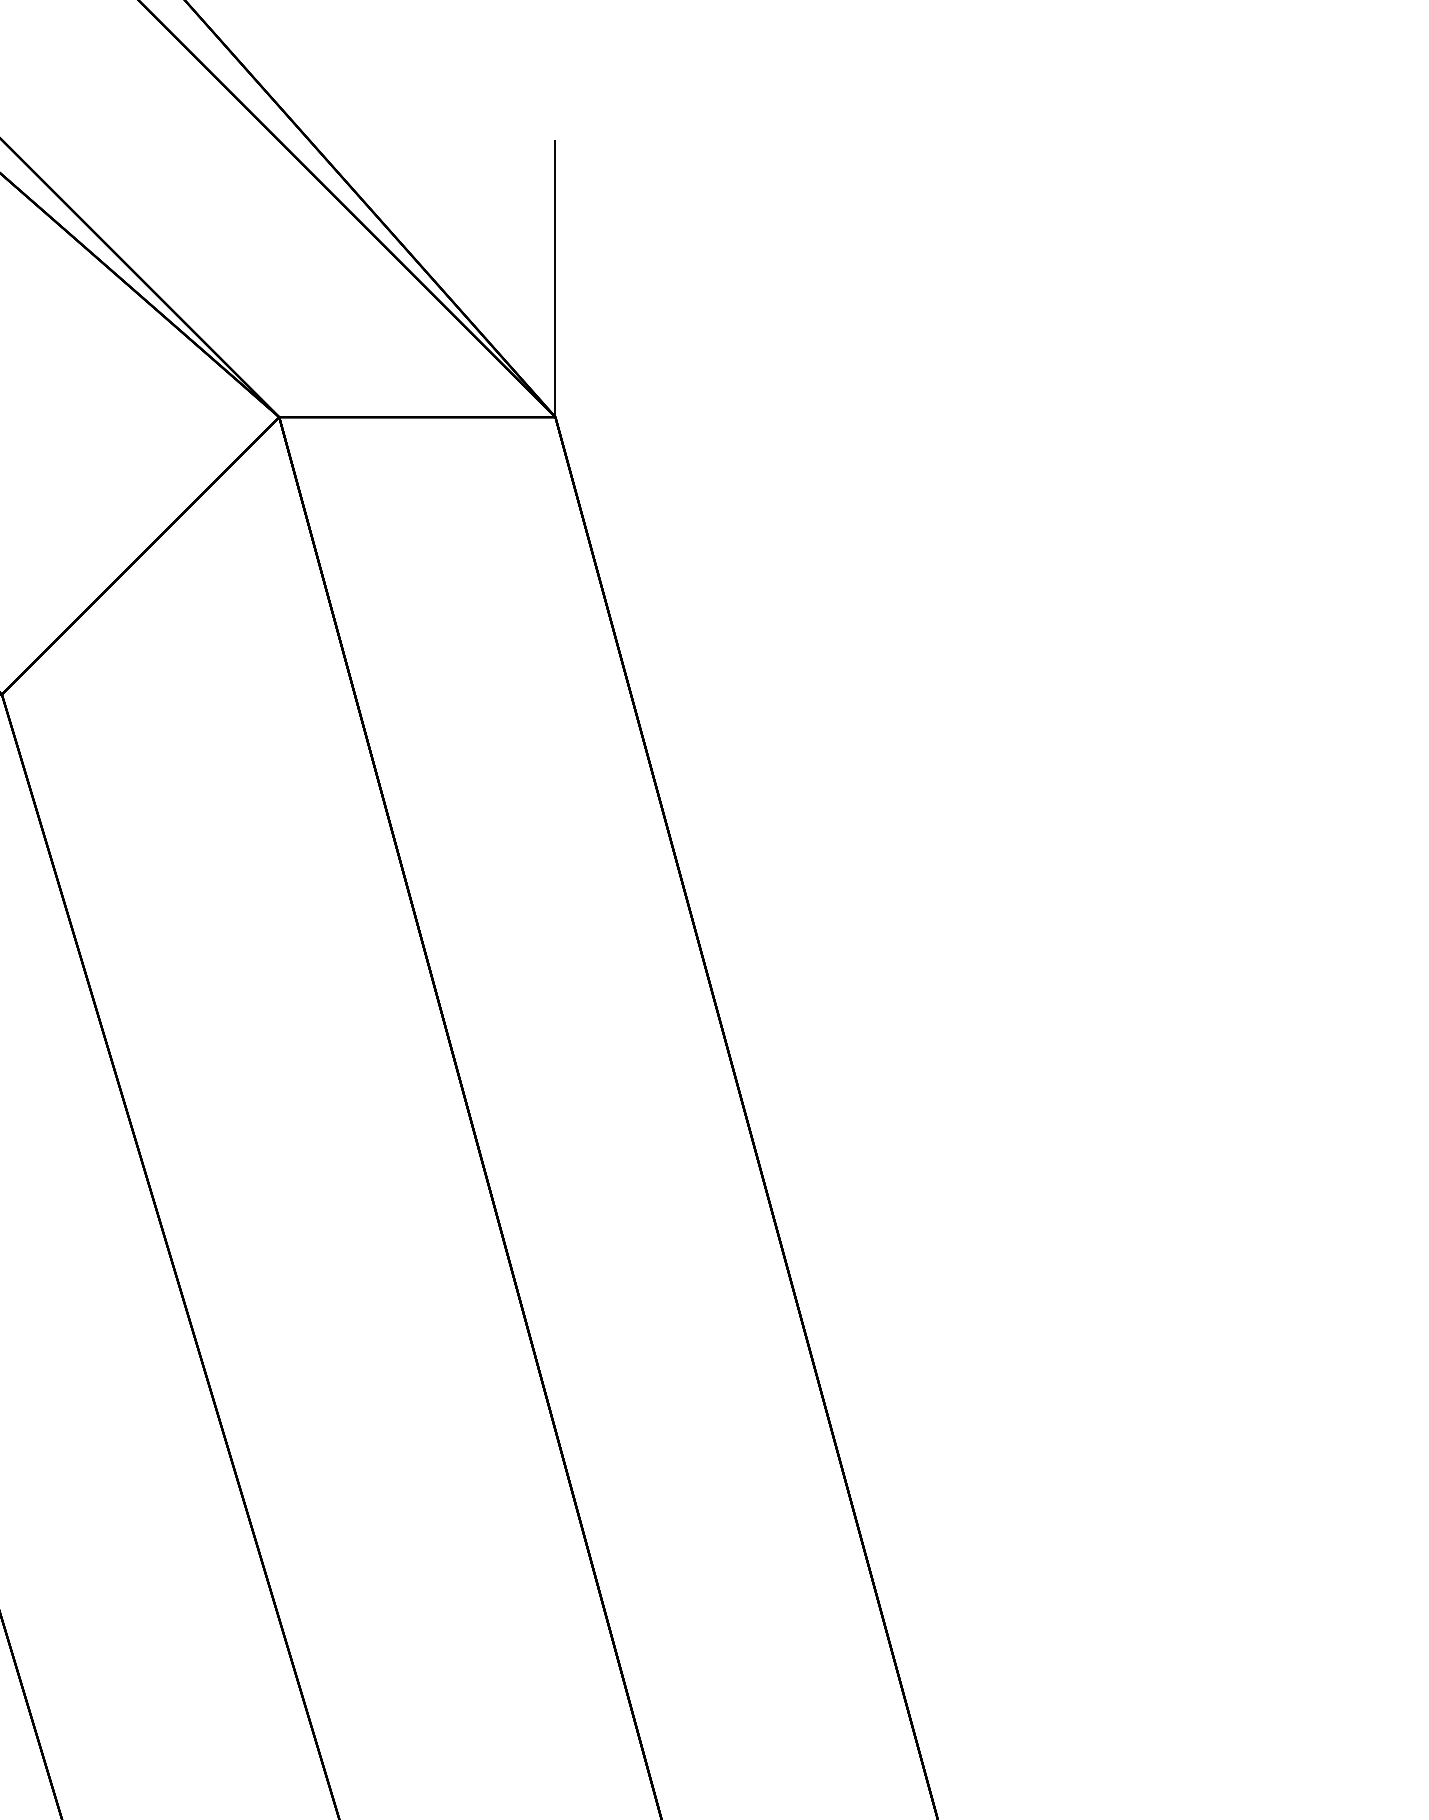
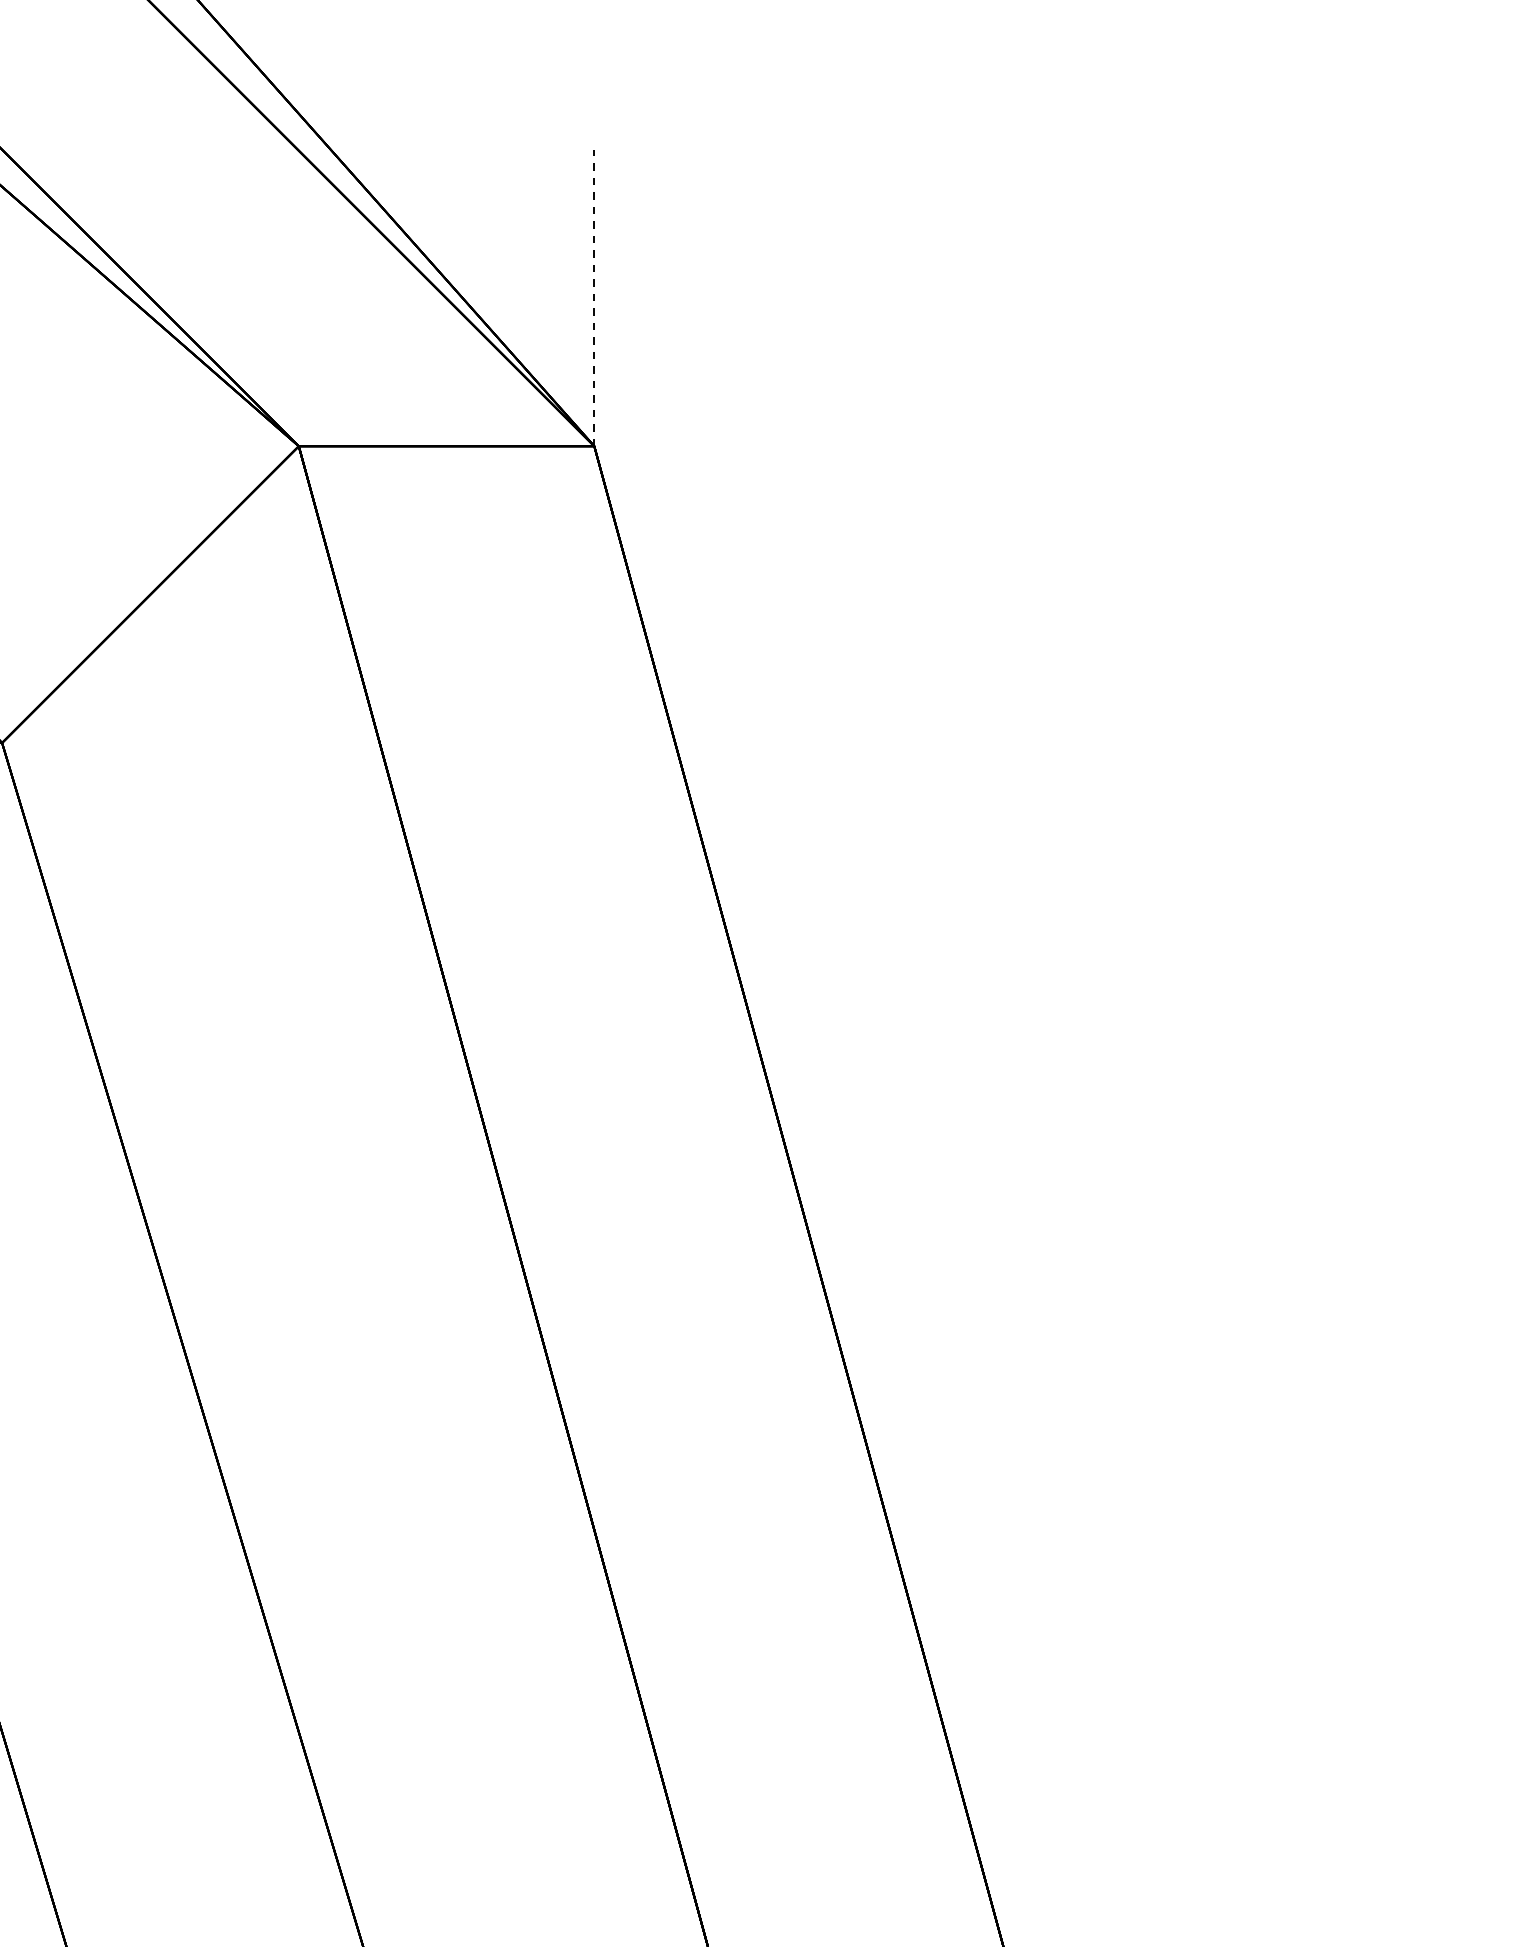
line: (555, 278) -> (594, 297), solid -> dashed

